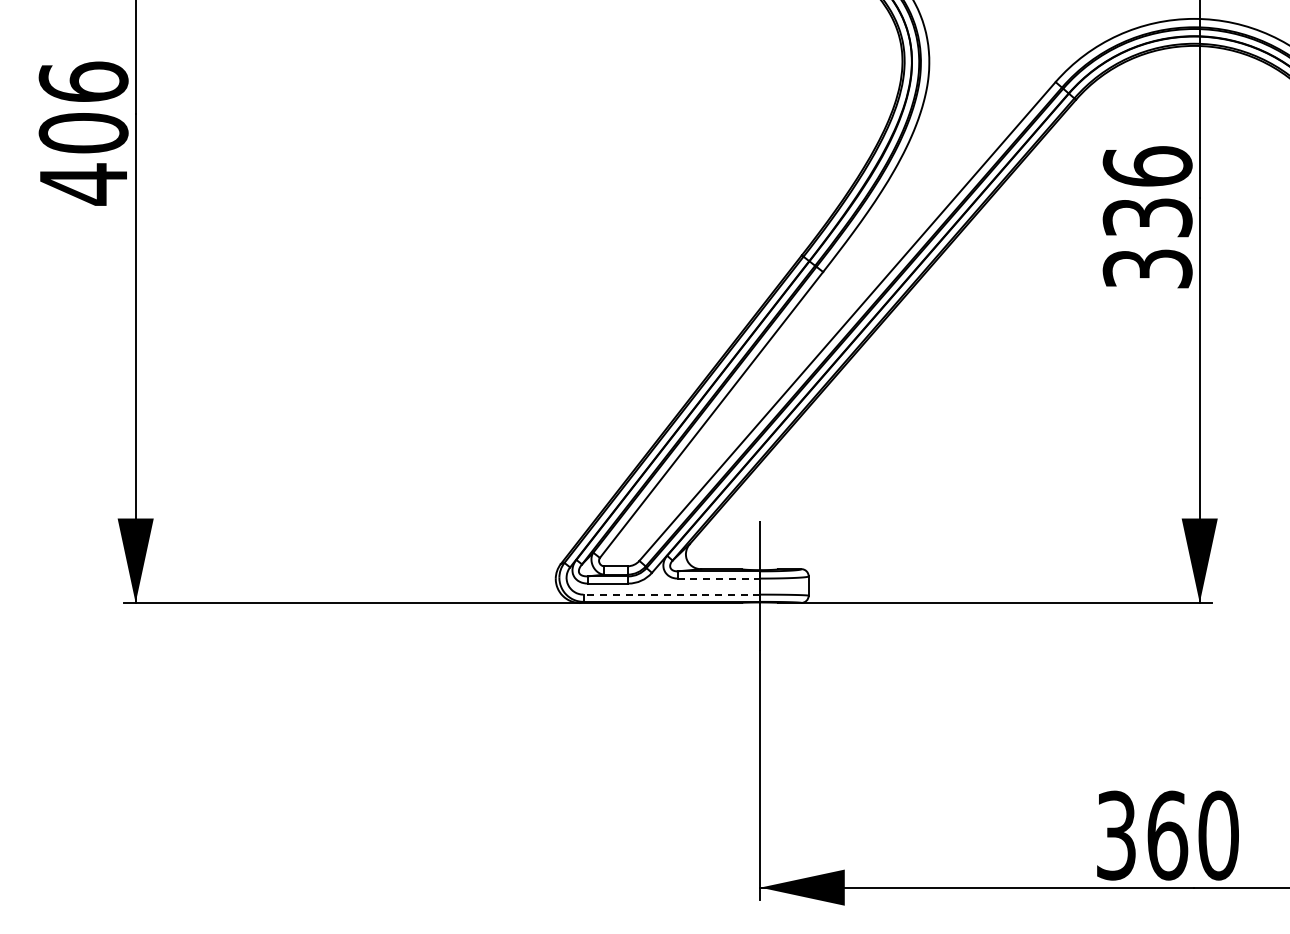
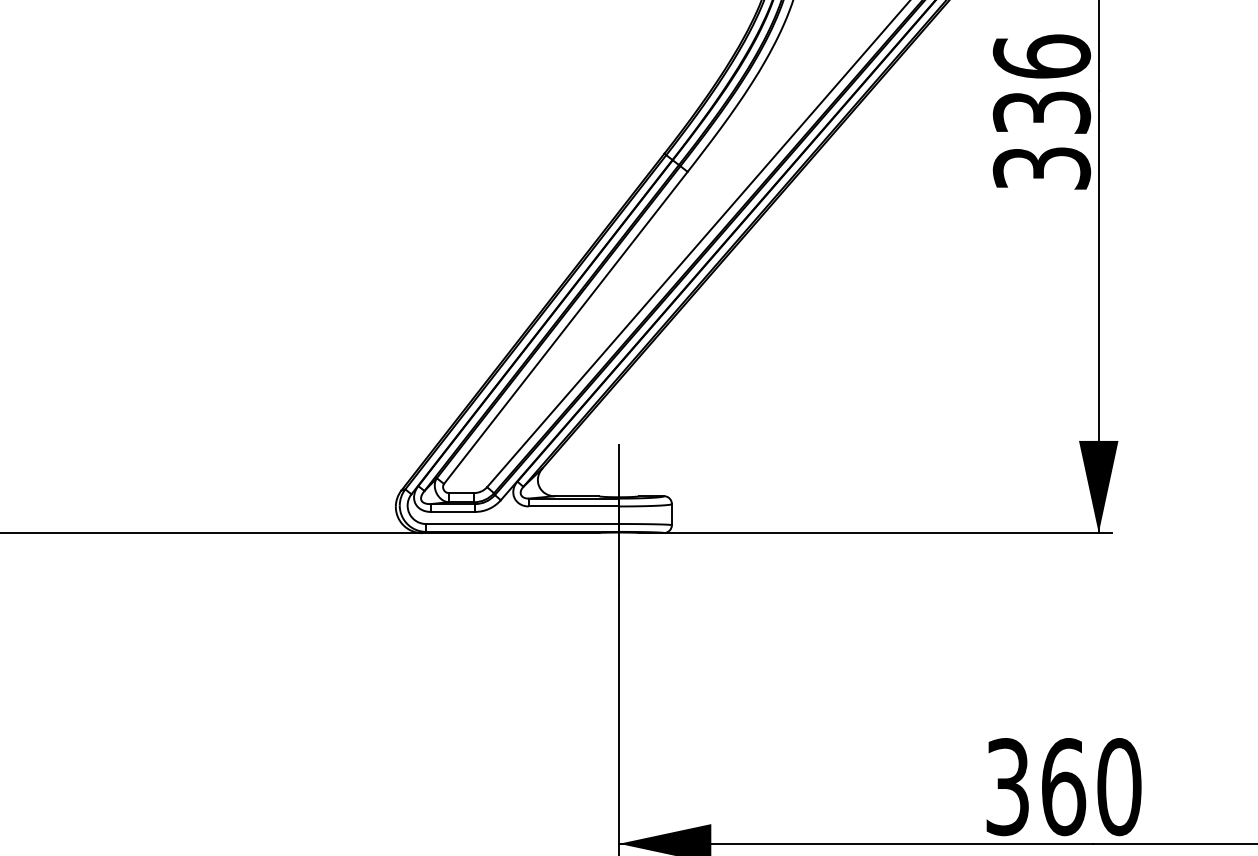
line: (719, 578) -> (574, 506), dashed -> solid
line: (671, 594) -> (522, 523), dashed -> solid

